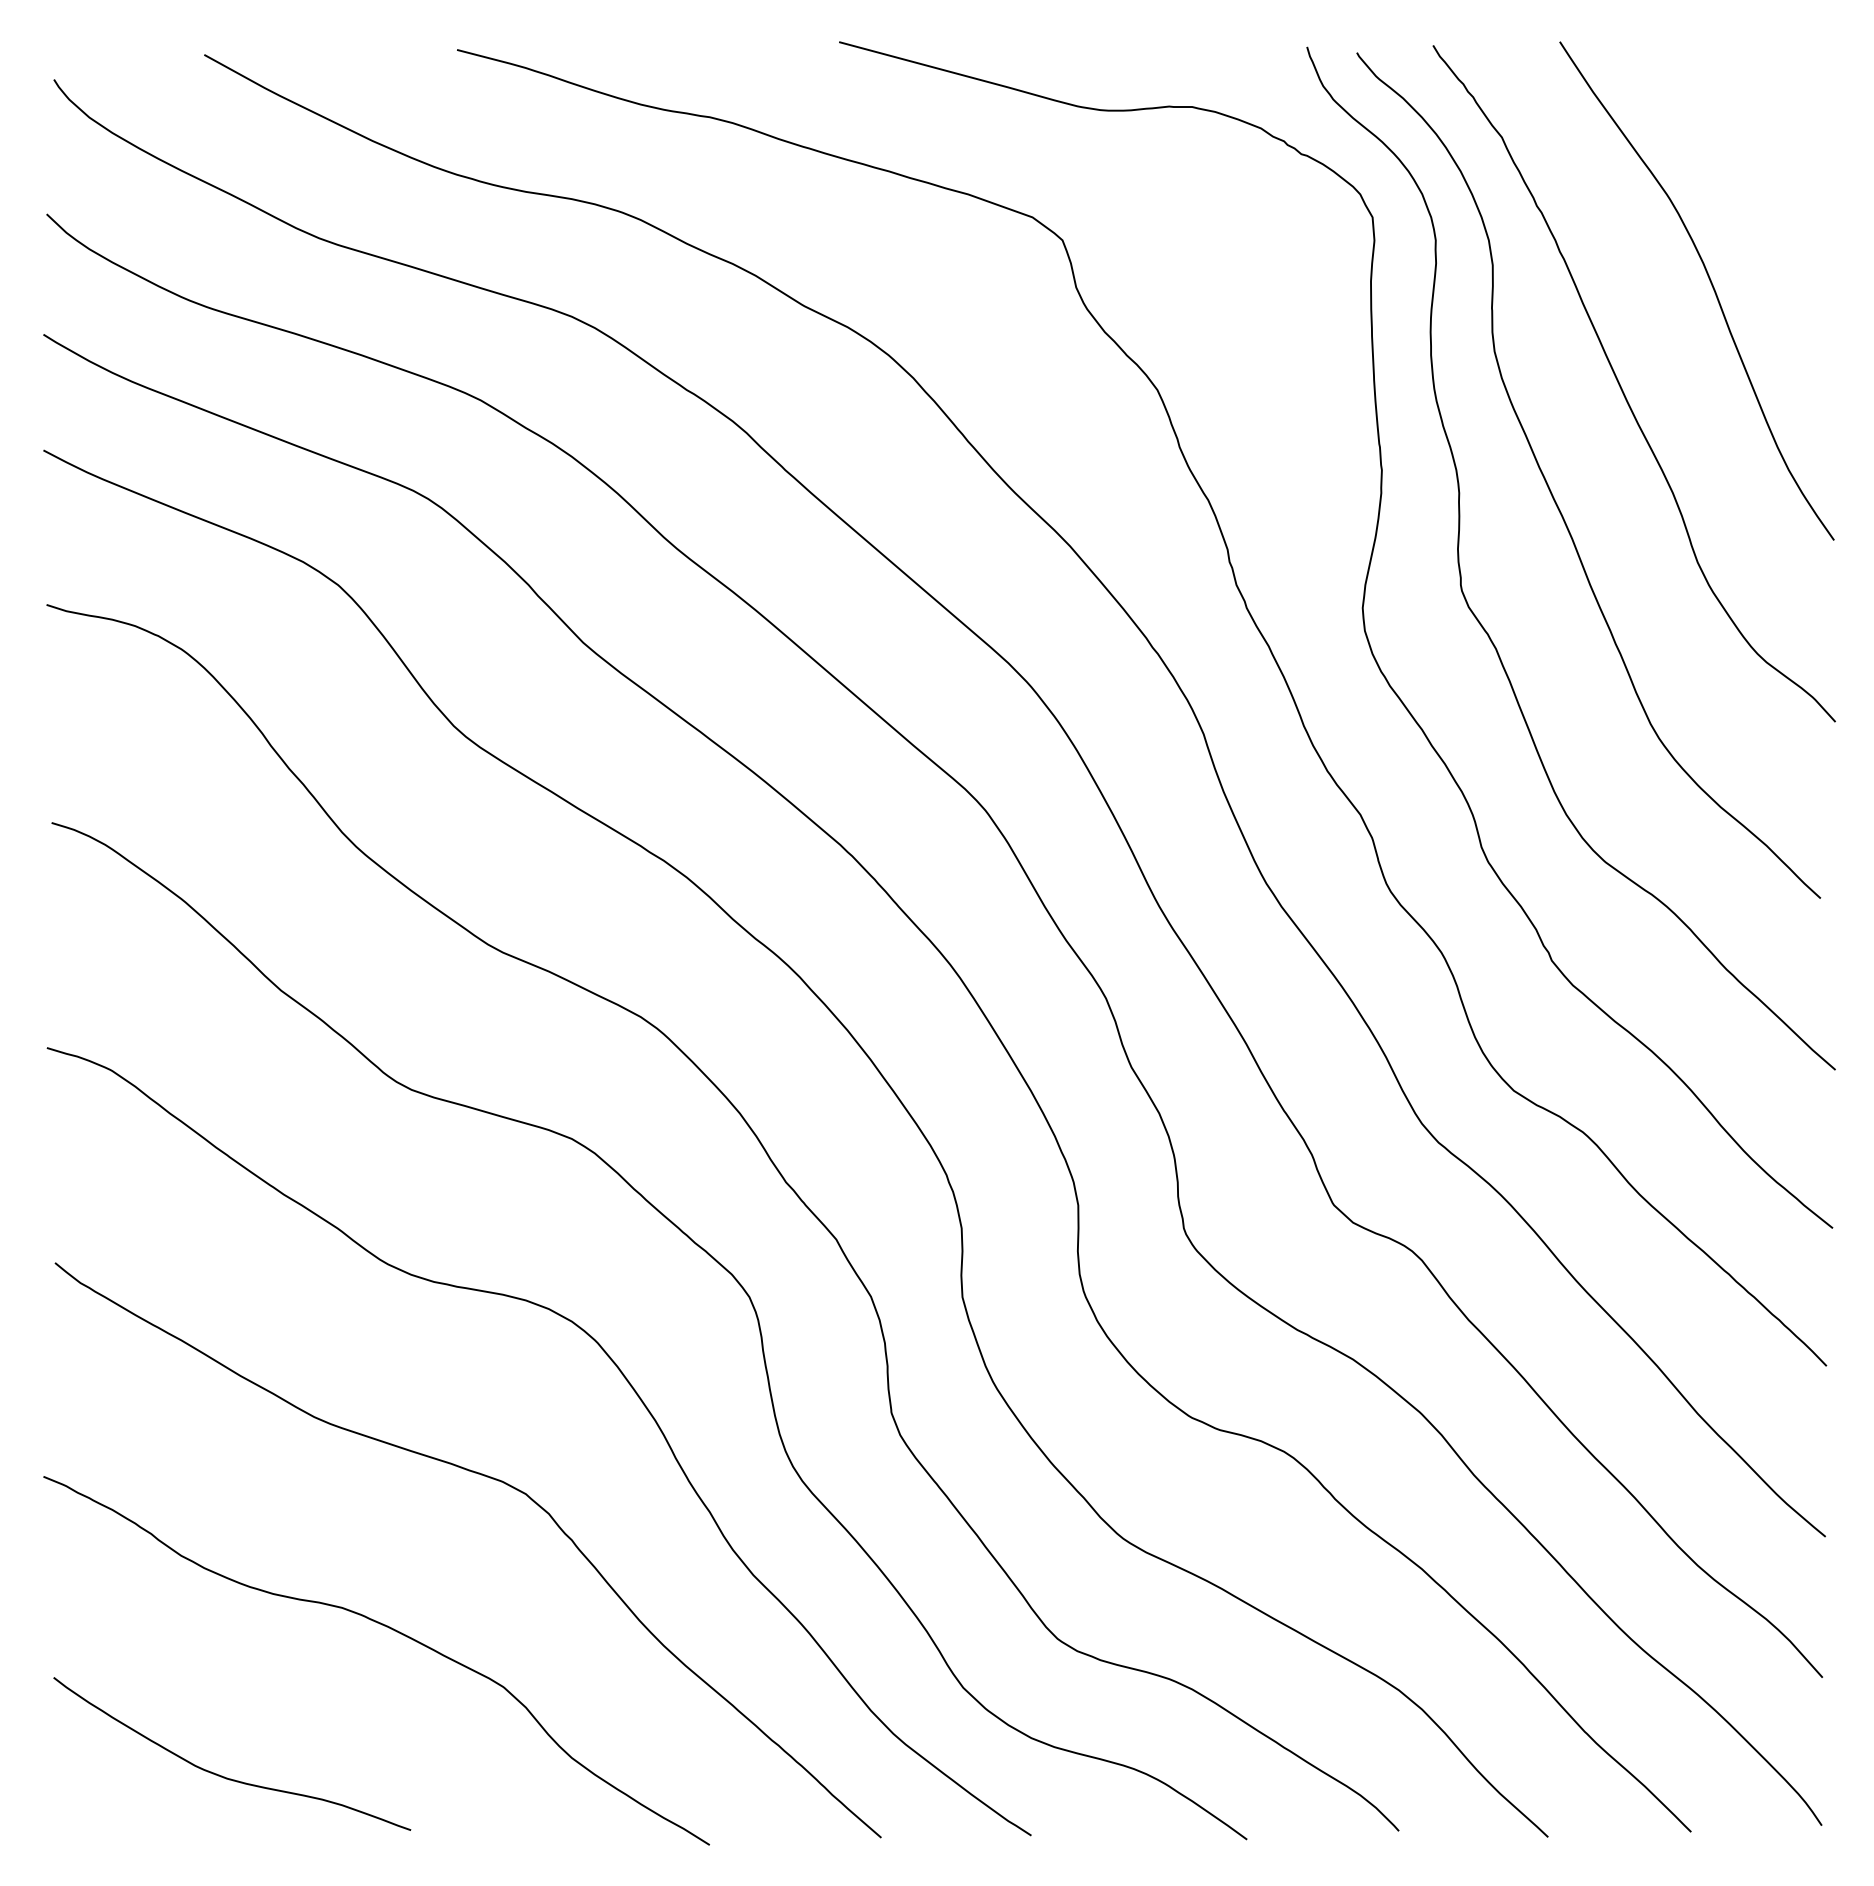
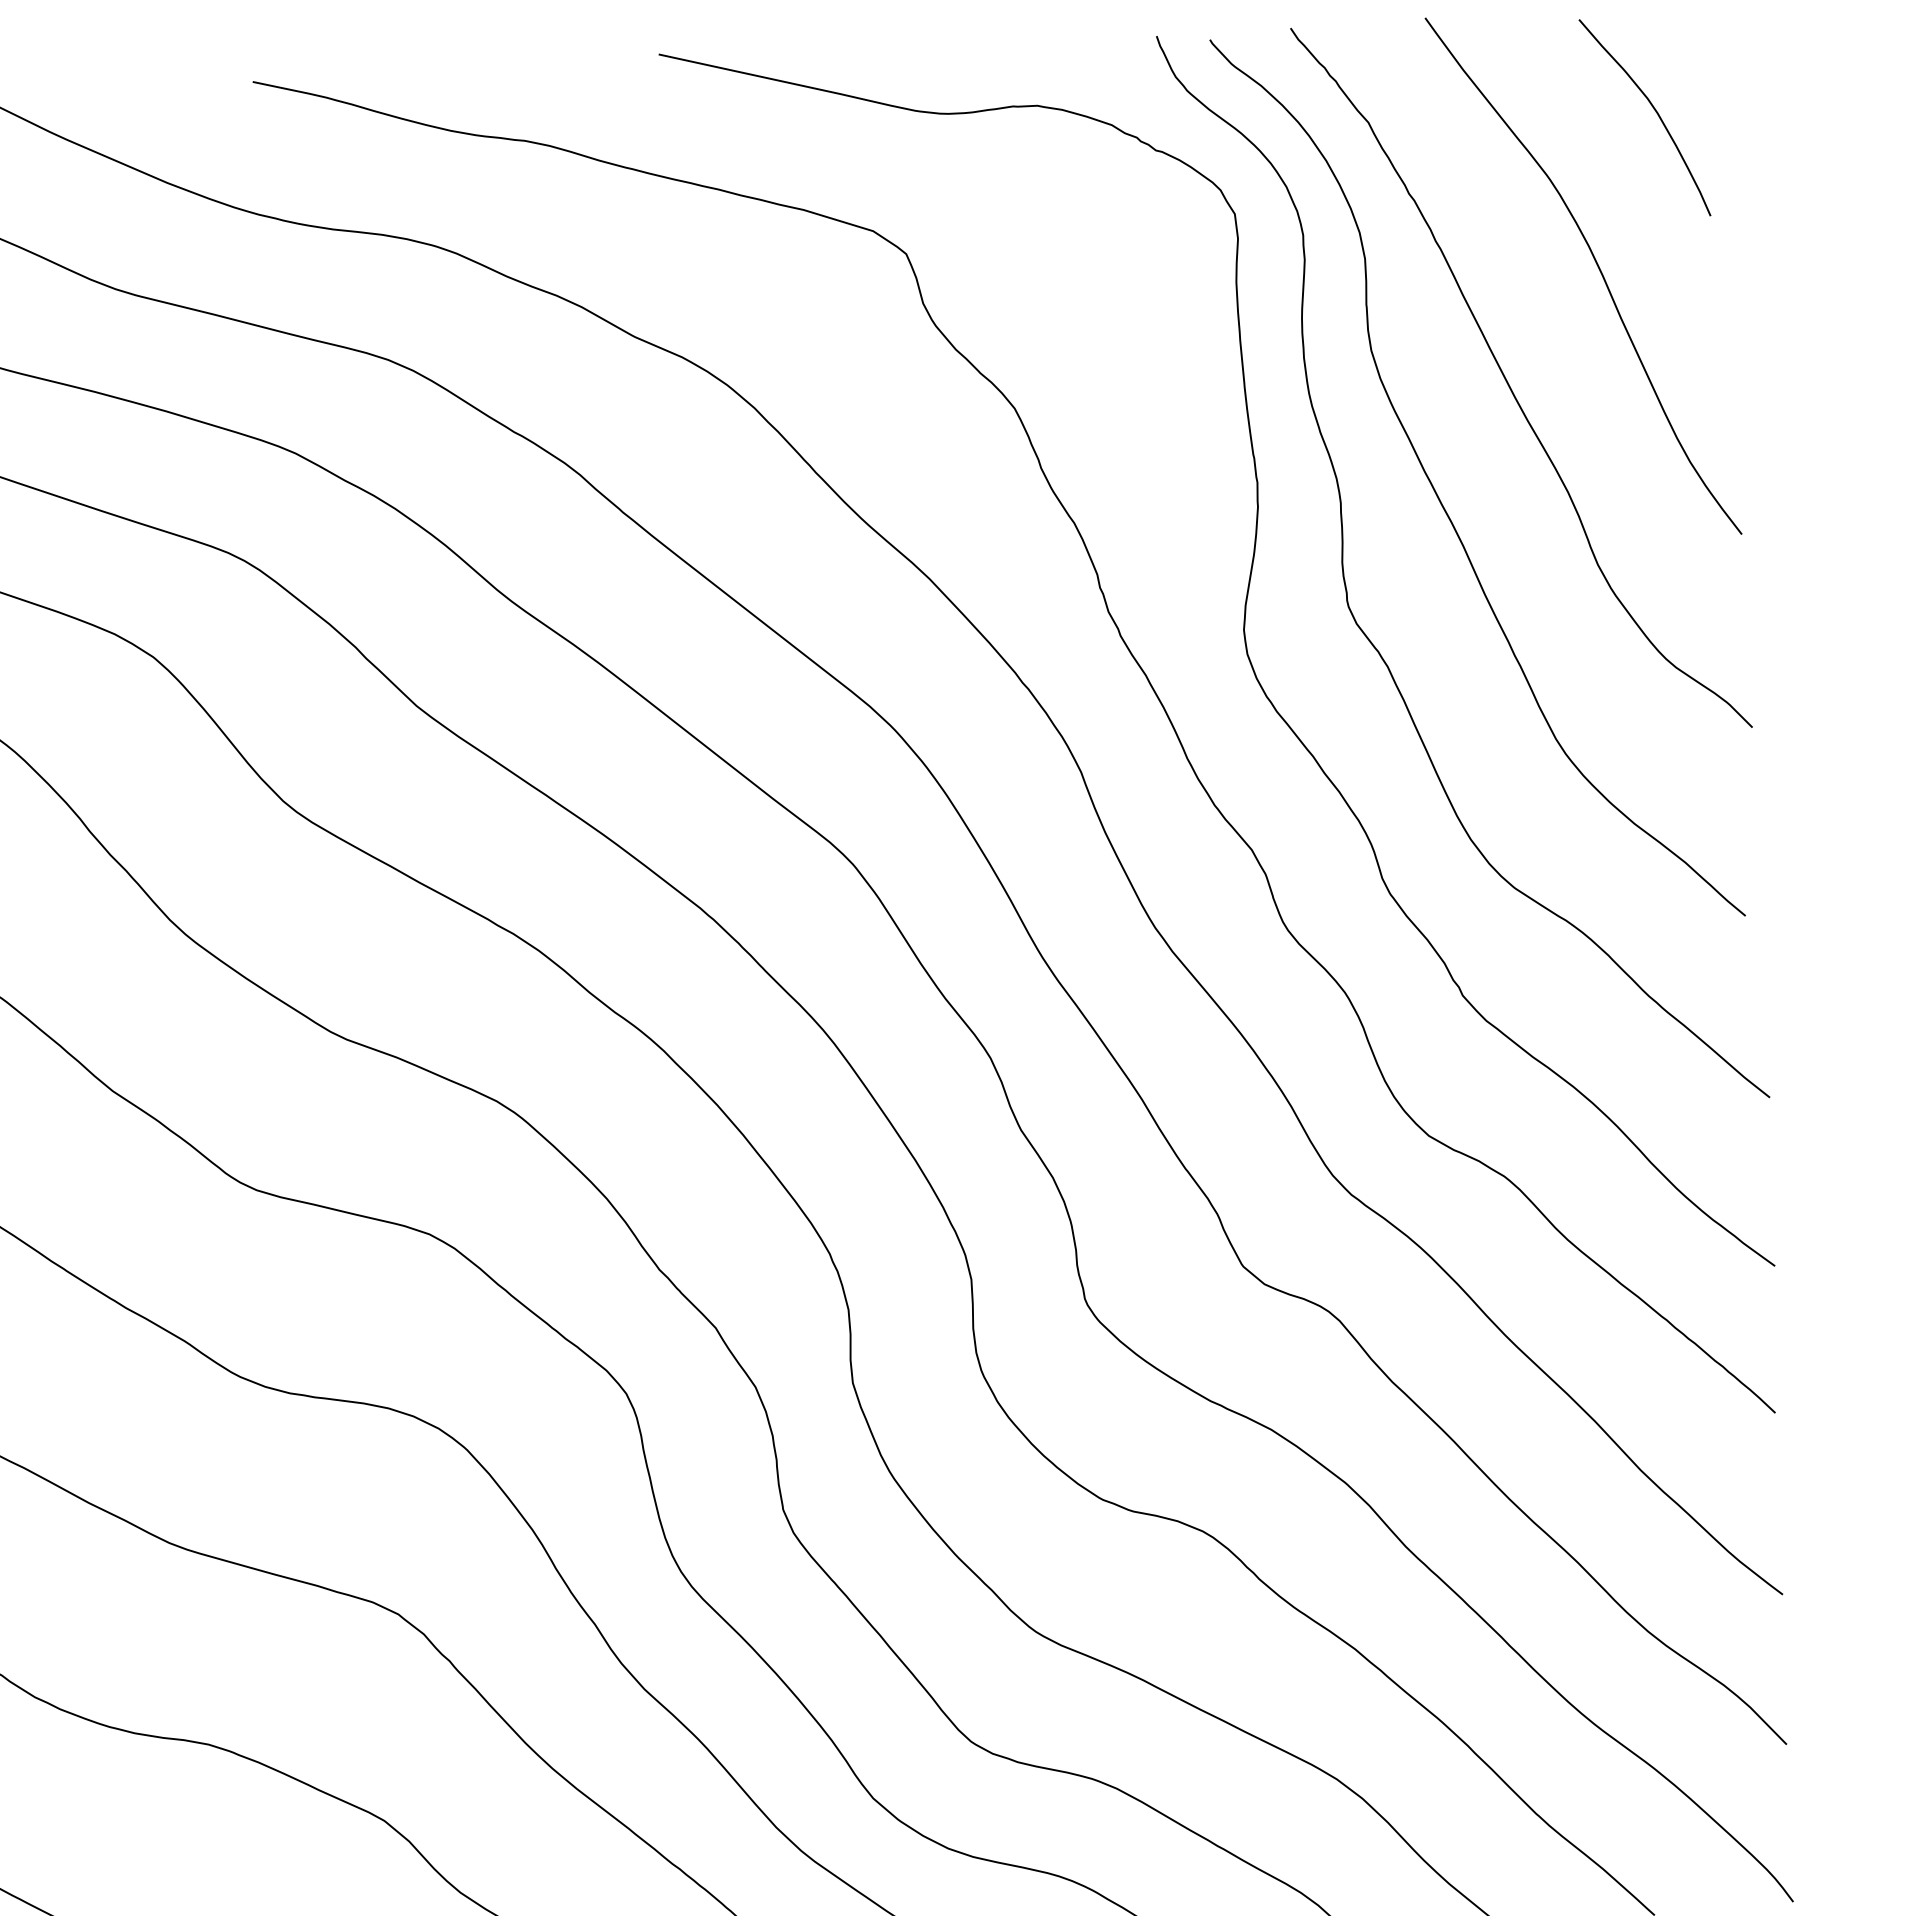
curve: (1770, 138) -> (1654, 110), added

